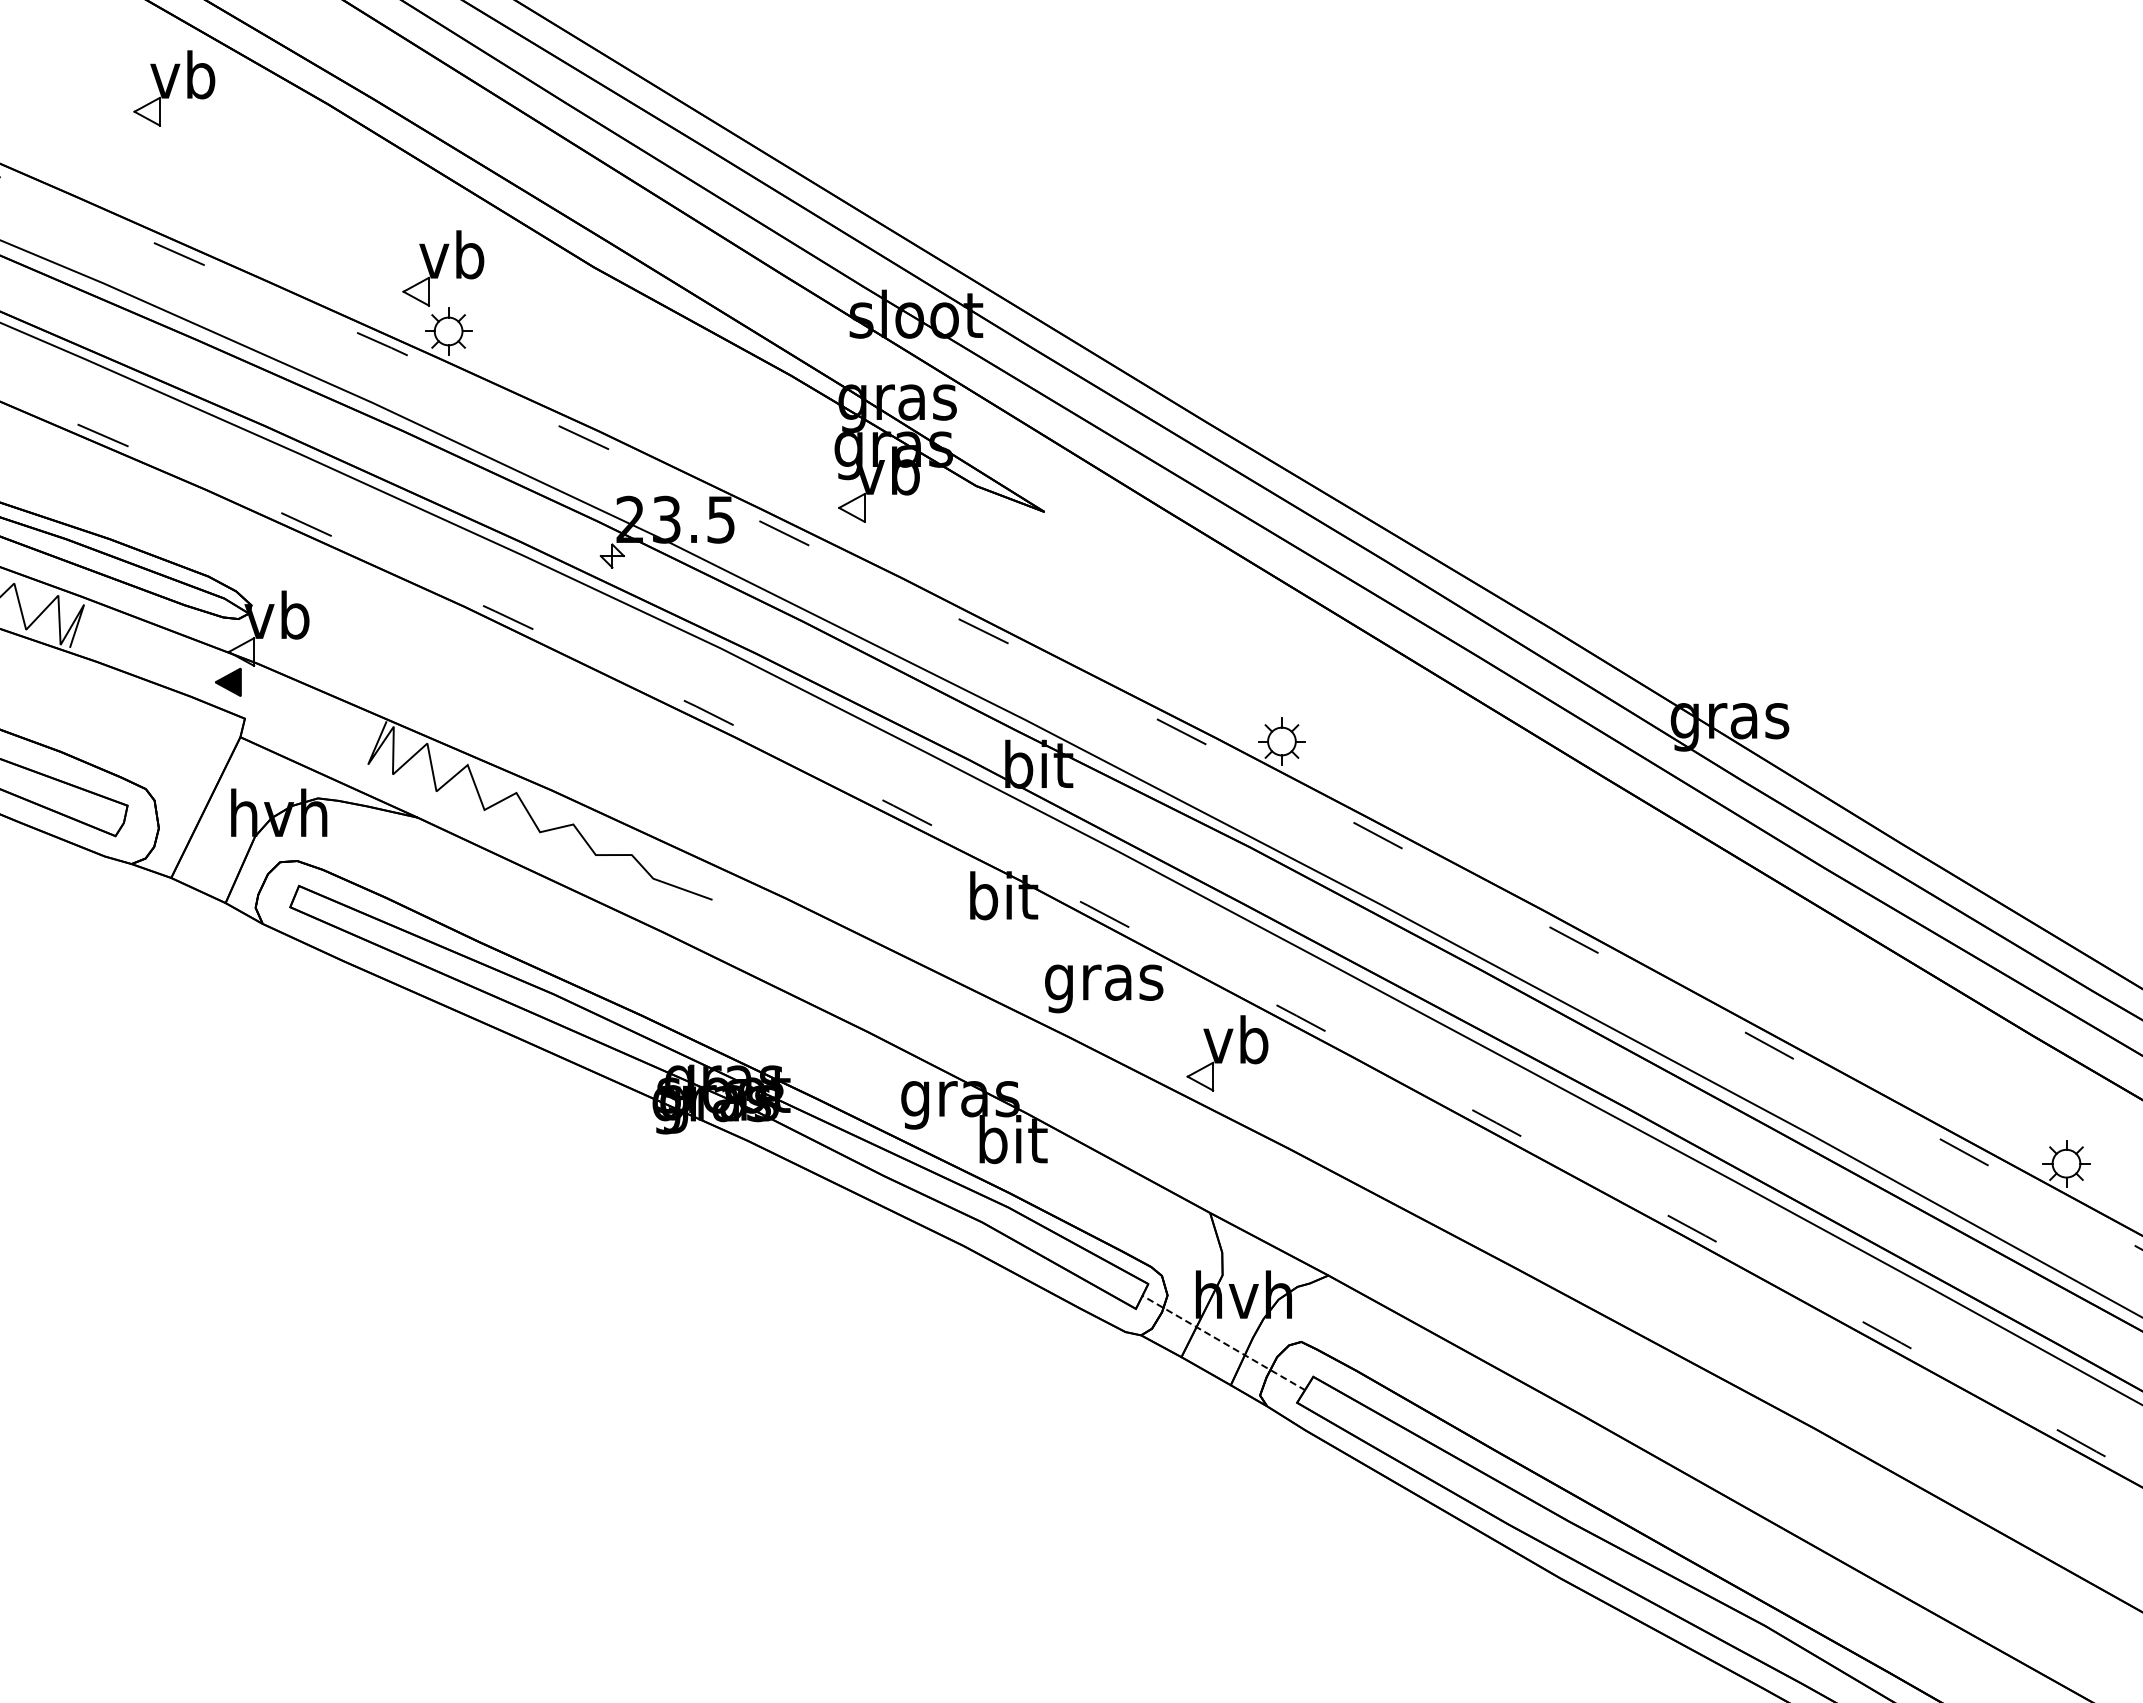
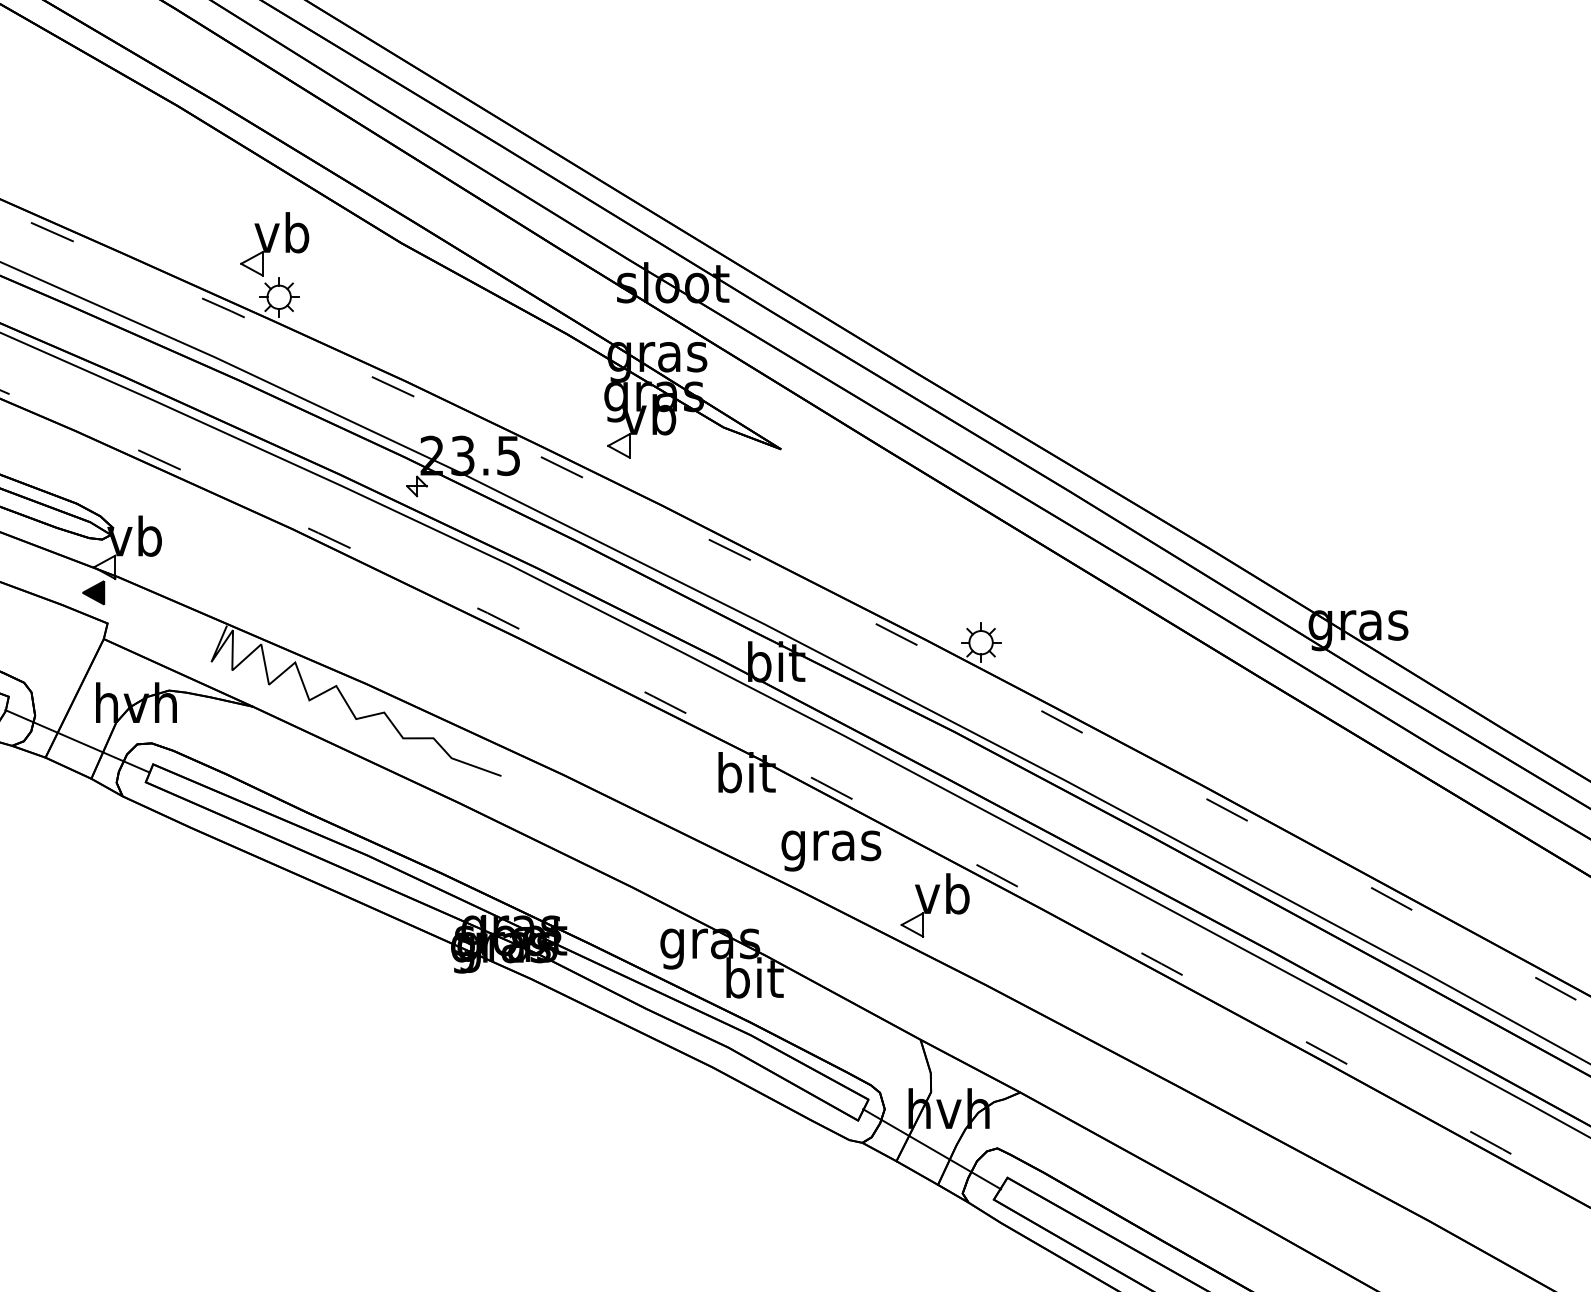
part: (174, 88) -> (48, 92), removed
line: (208, 858) -> (76, 741), added
line: (1223, 1342) -> (931, 1148), dashed -> solid

